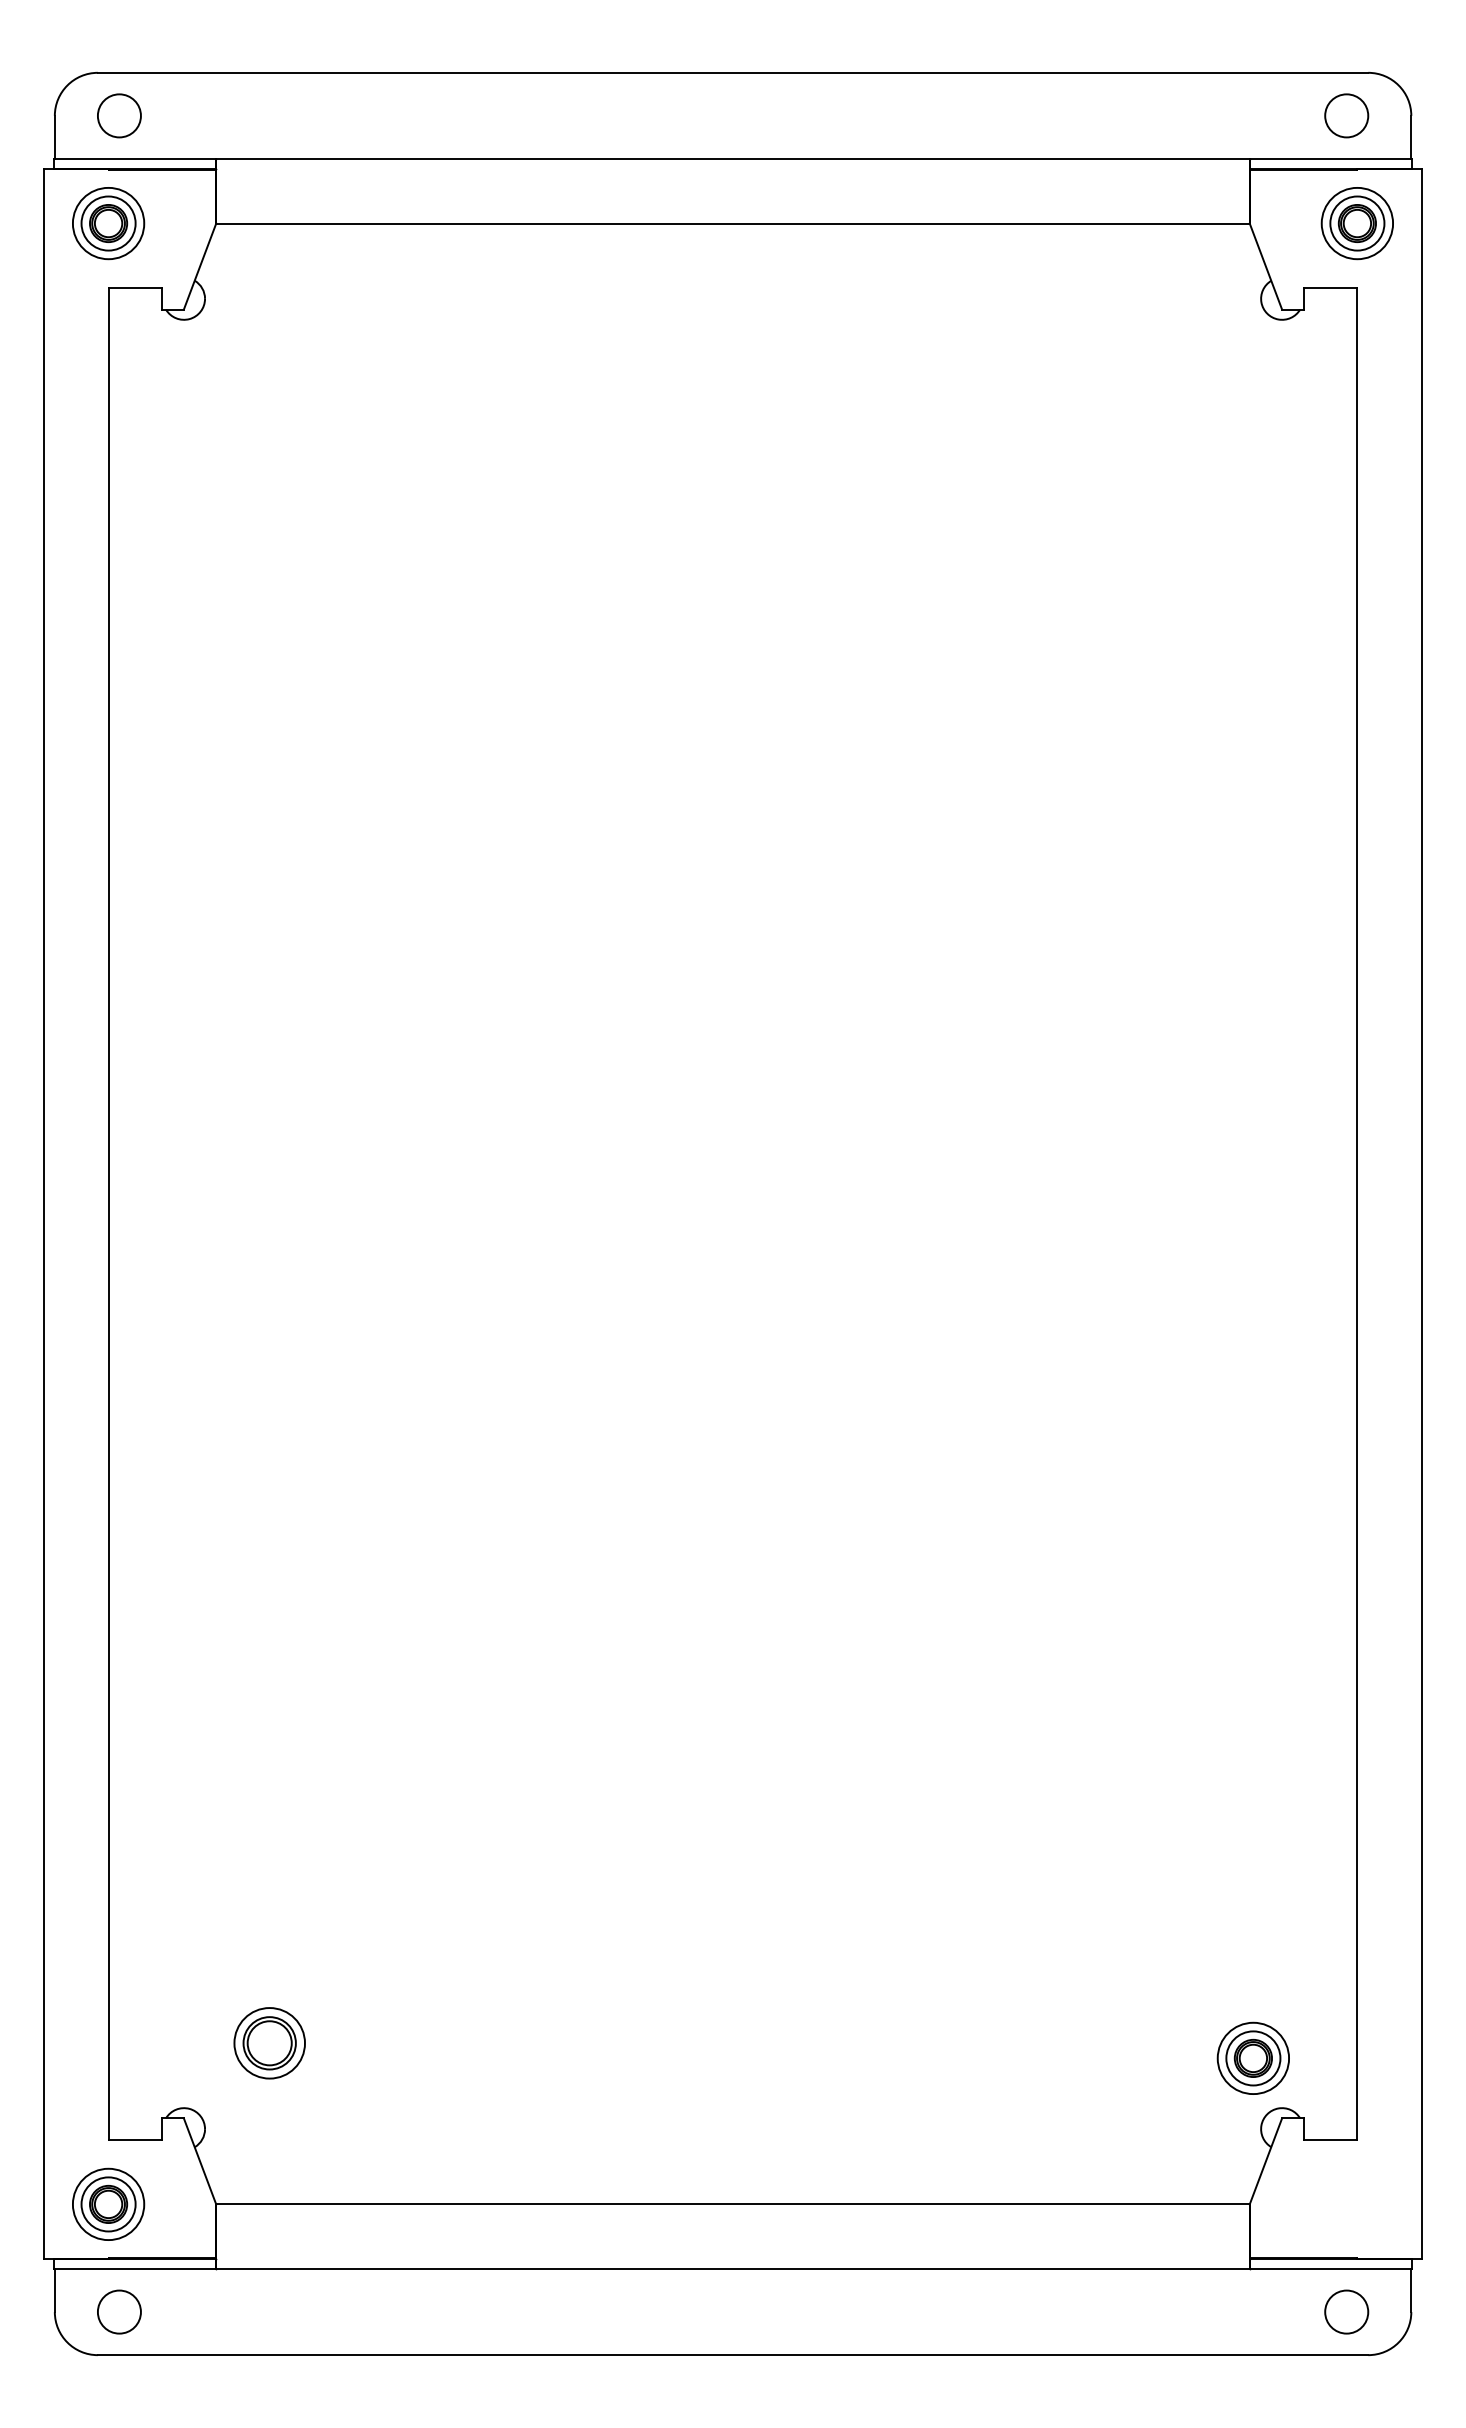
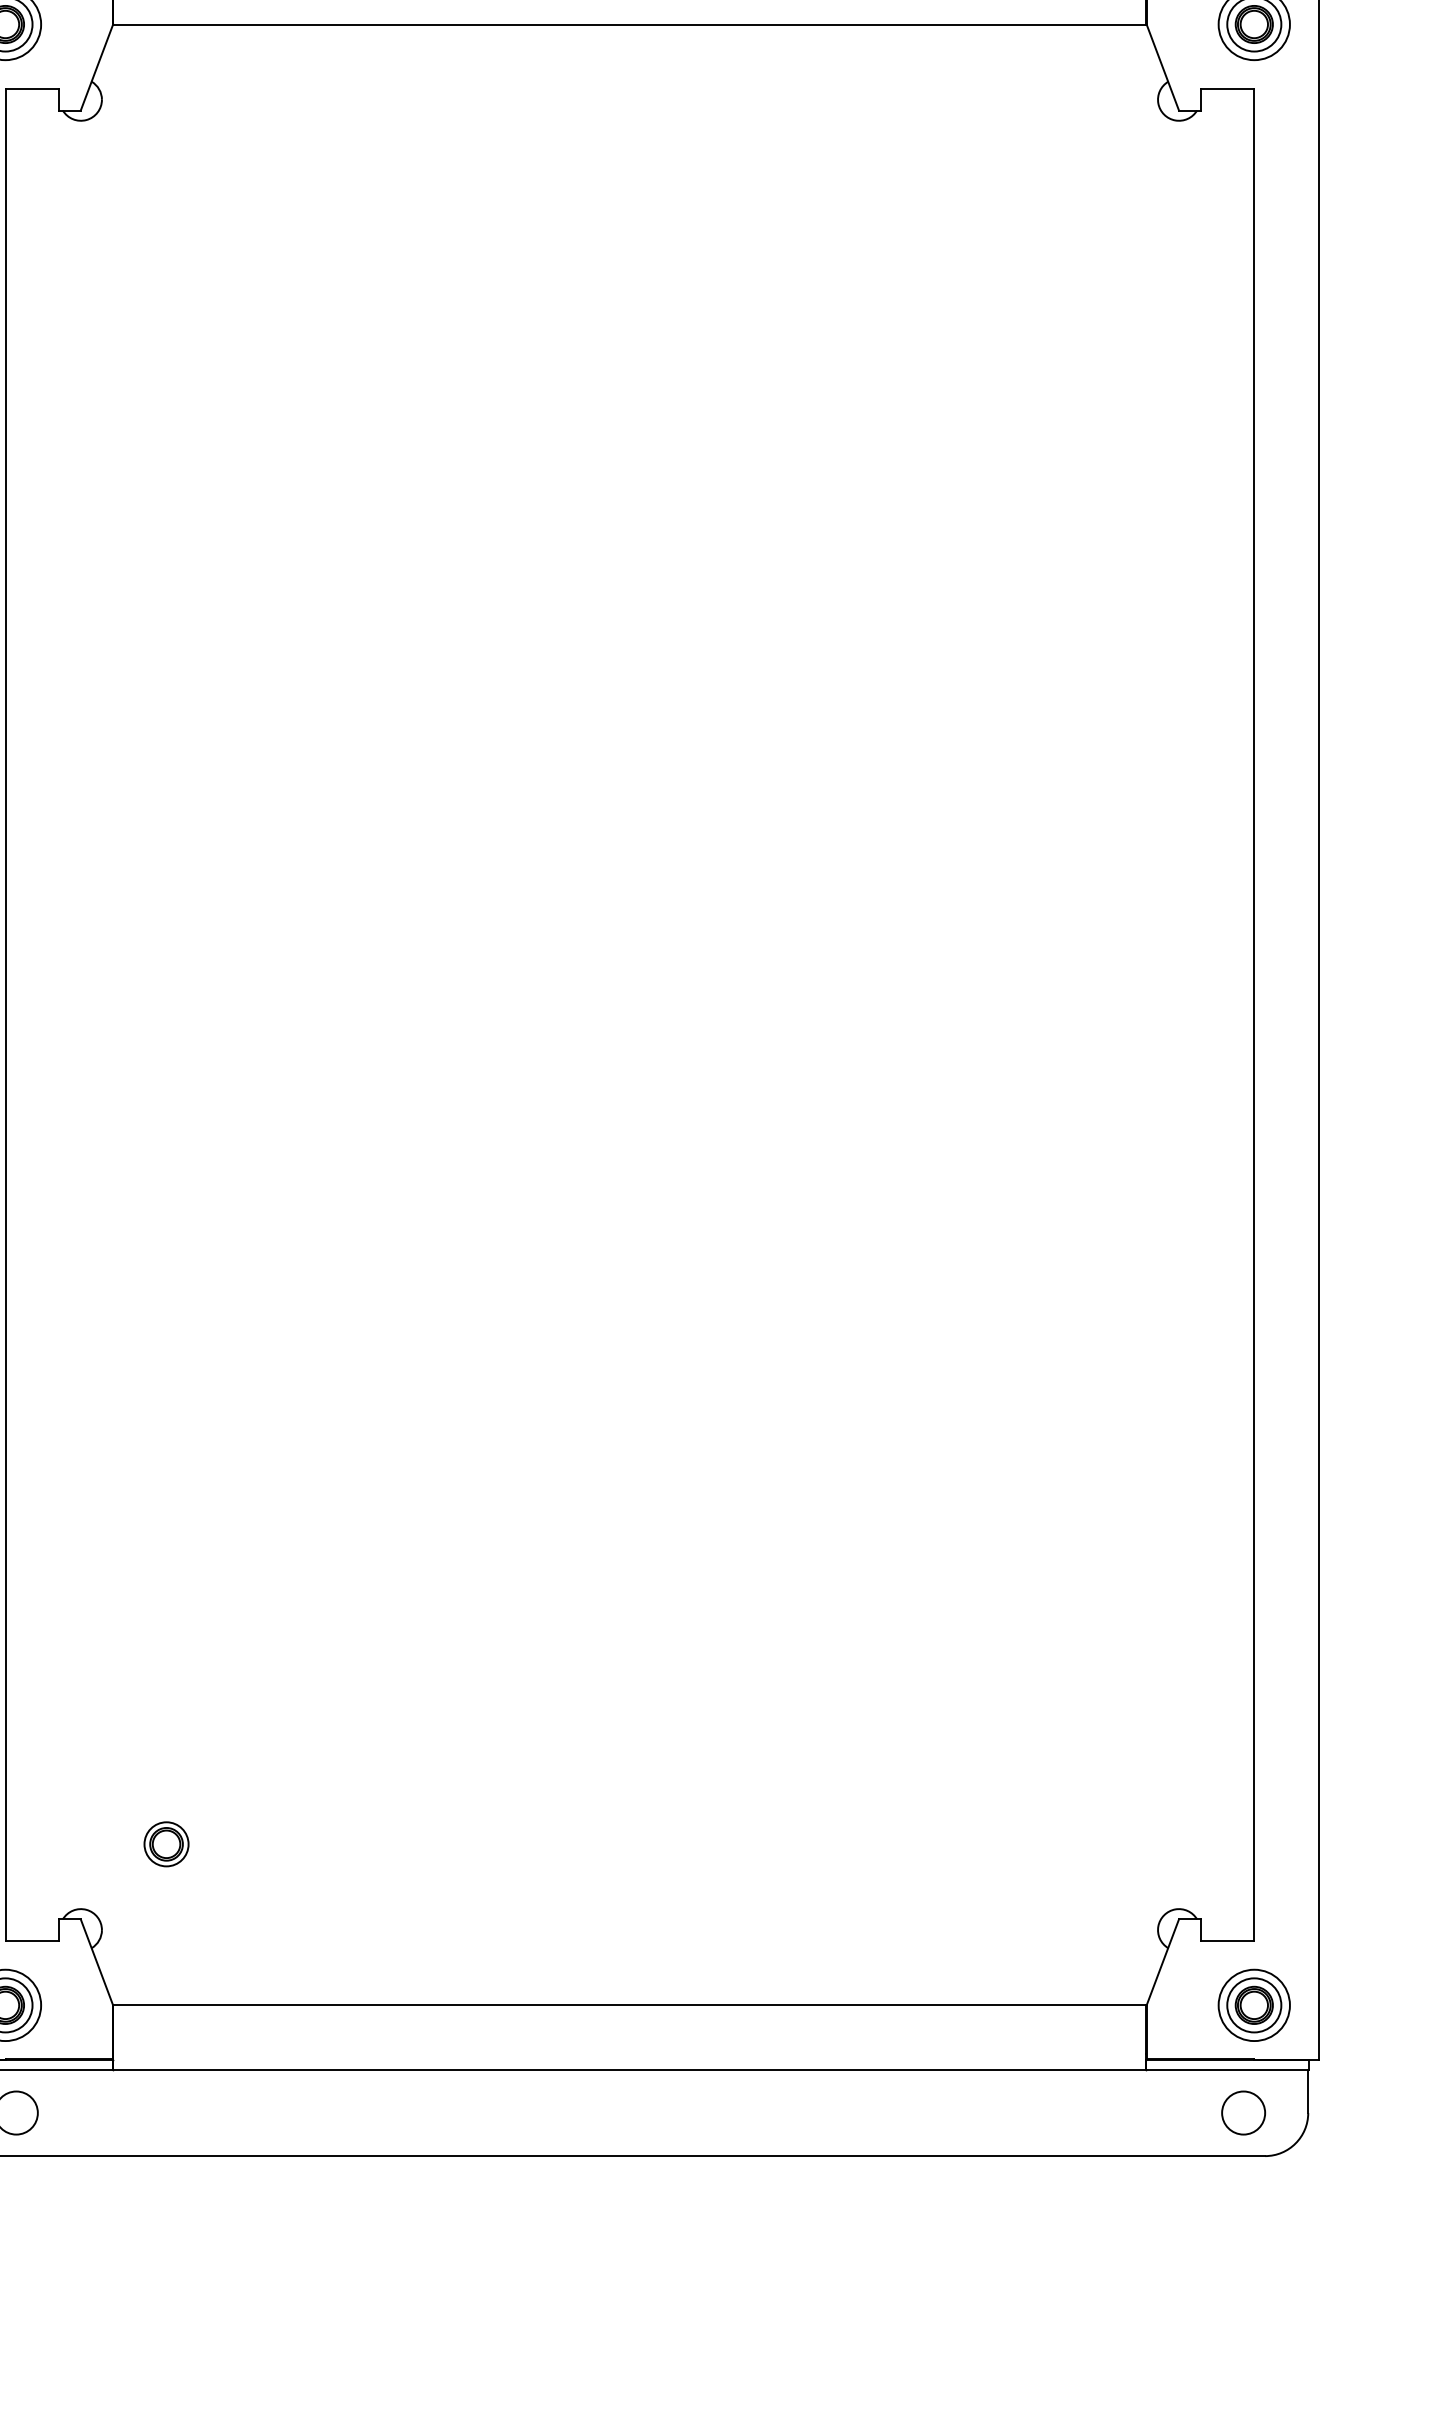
part: (269, 2043) -> (166, 1844), size x0.62
part: (1252, 2057) -> (1253, 2004), moved

